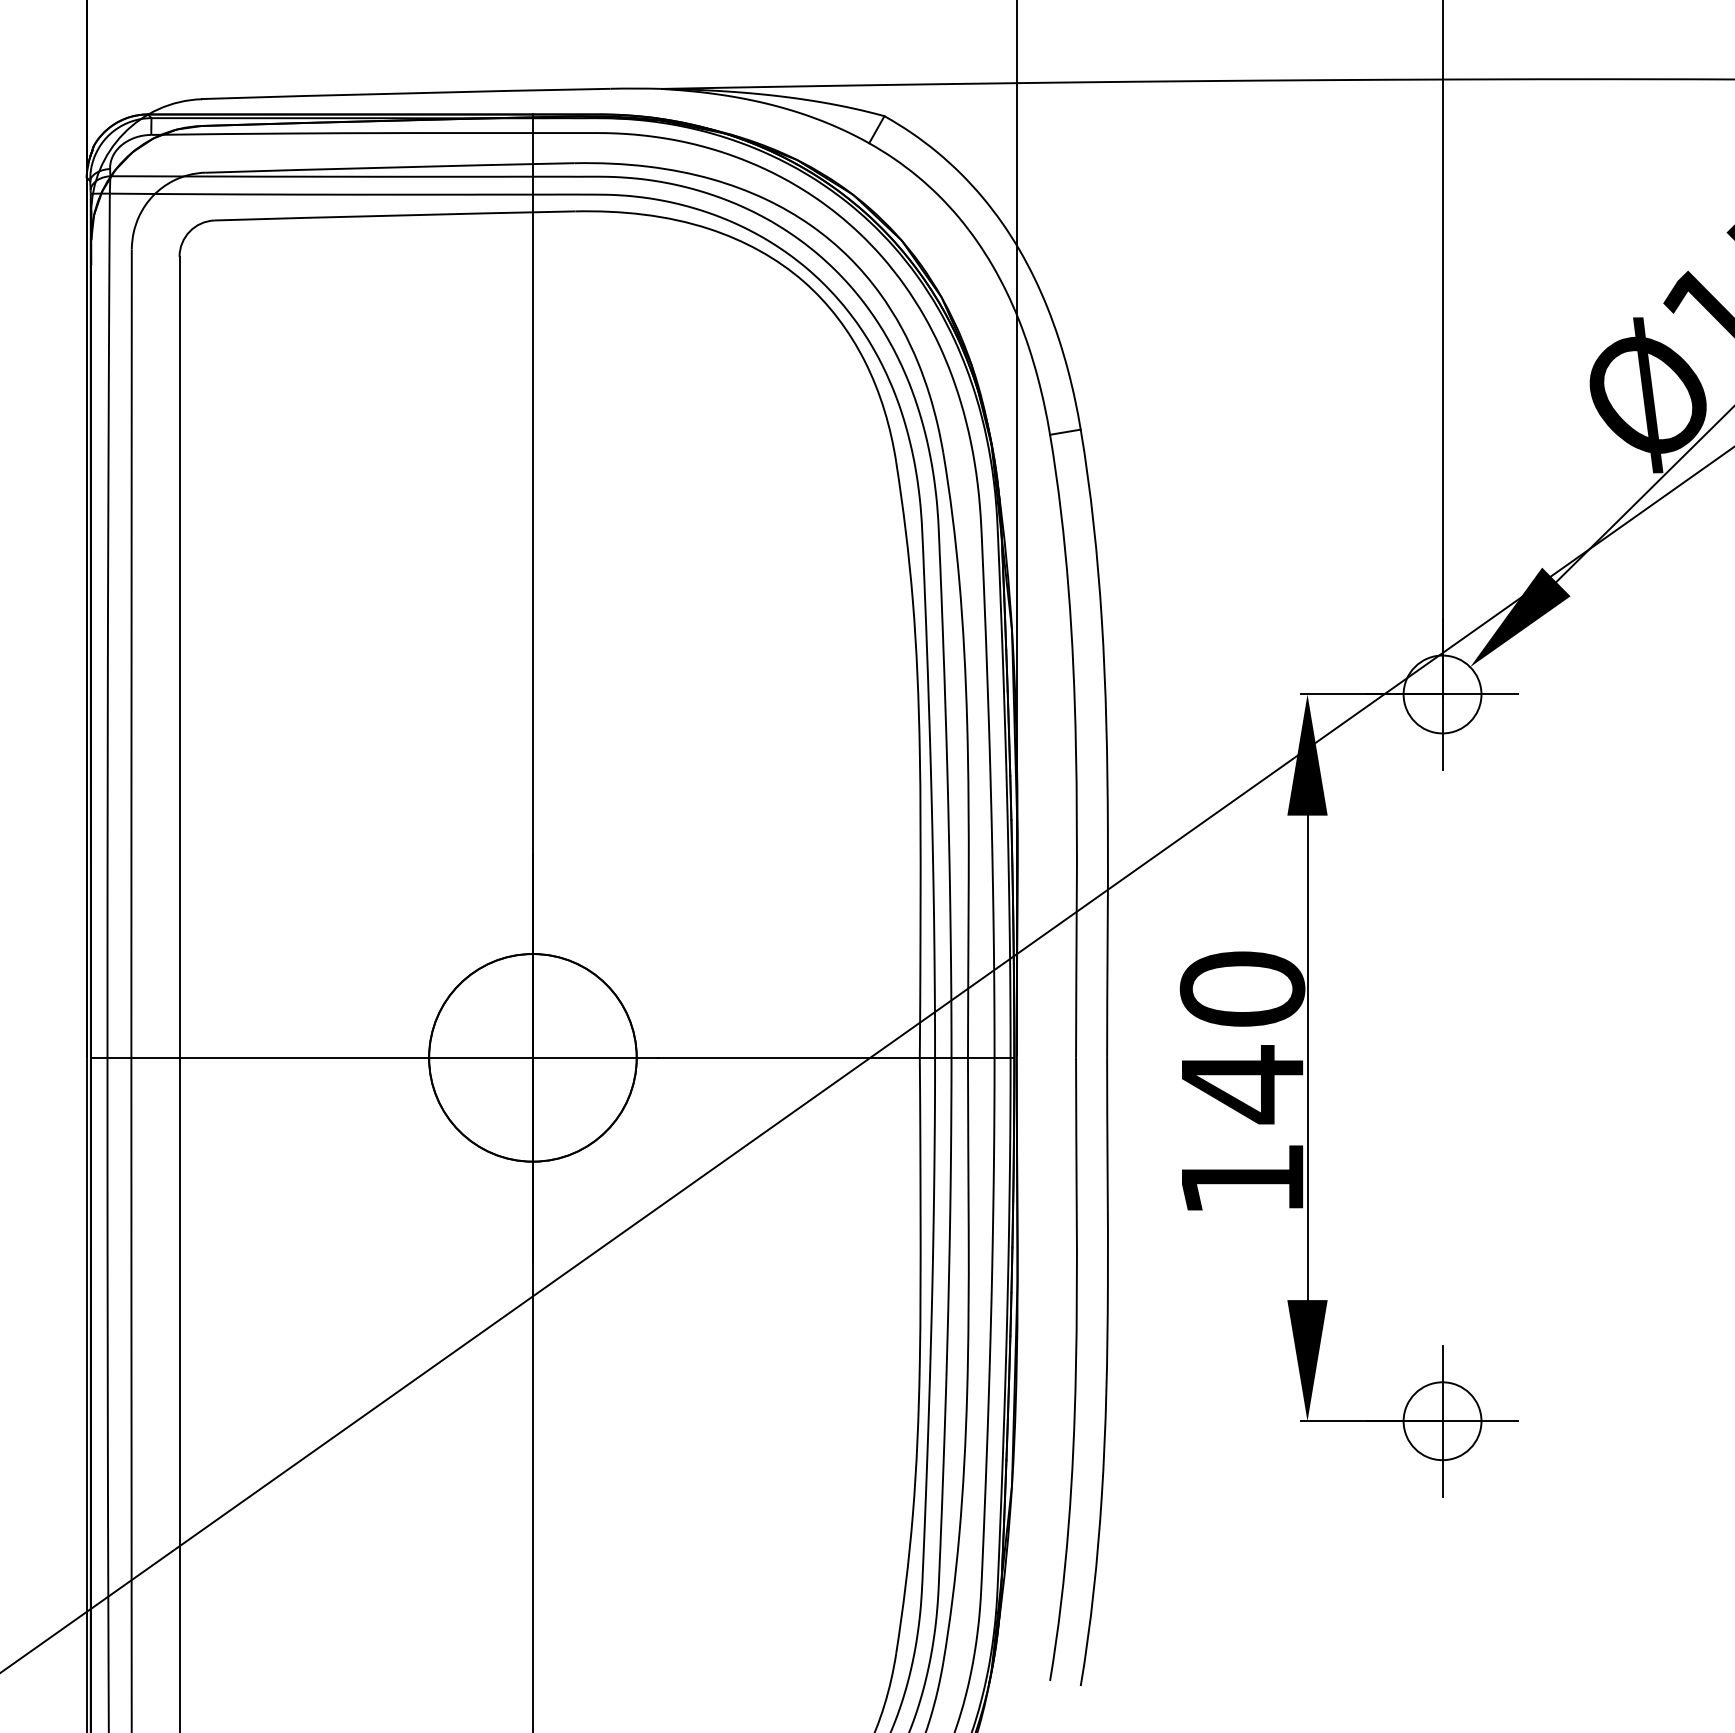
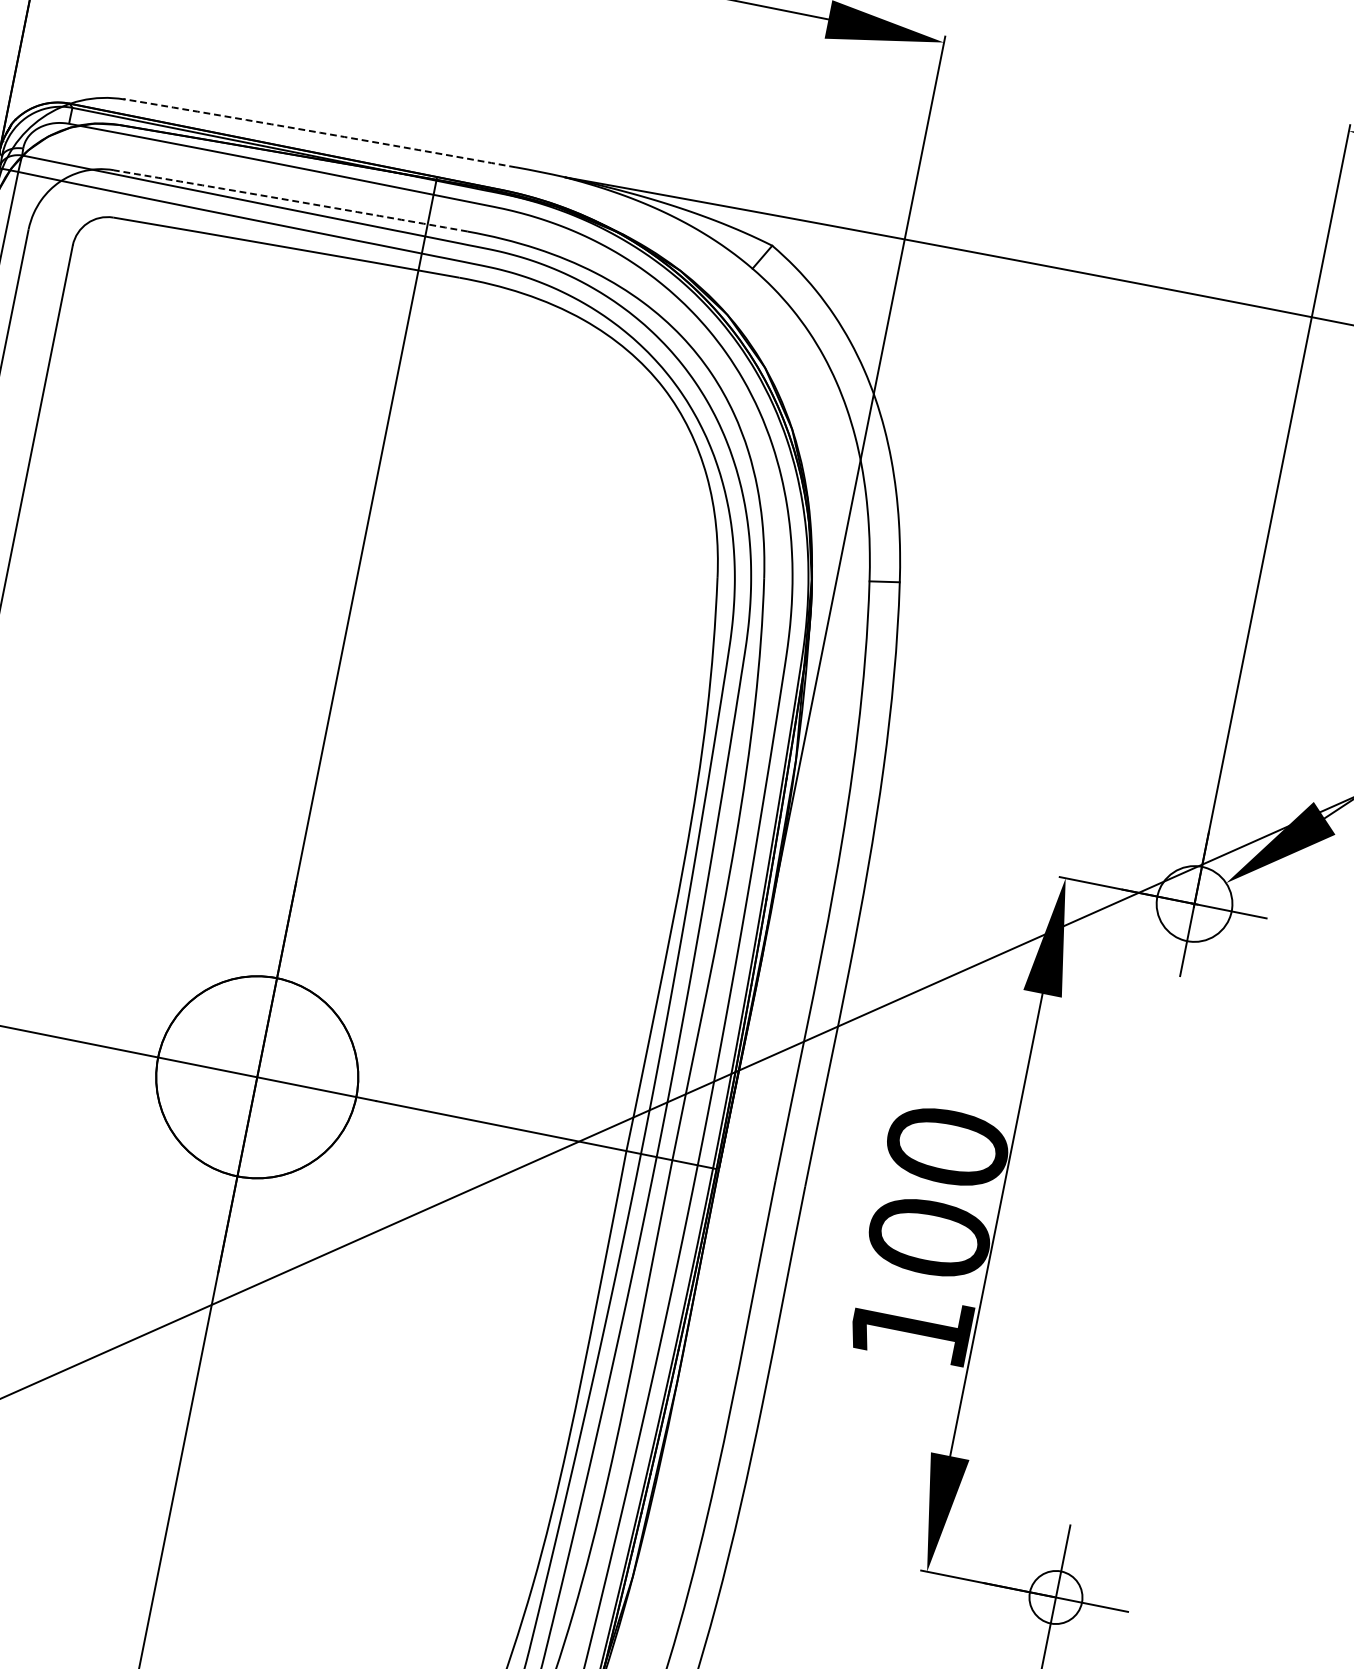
arc: (406, 93) -> (320, 132), solid -> dashed
arc: (390, 167) -> (291, 200), solid -> dashed
text: (1242, 1084) -> (929, 1238), 140 -> 100
circle: (1442, 1421) -> (1055, 1597), size x0.7

